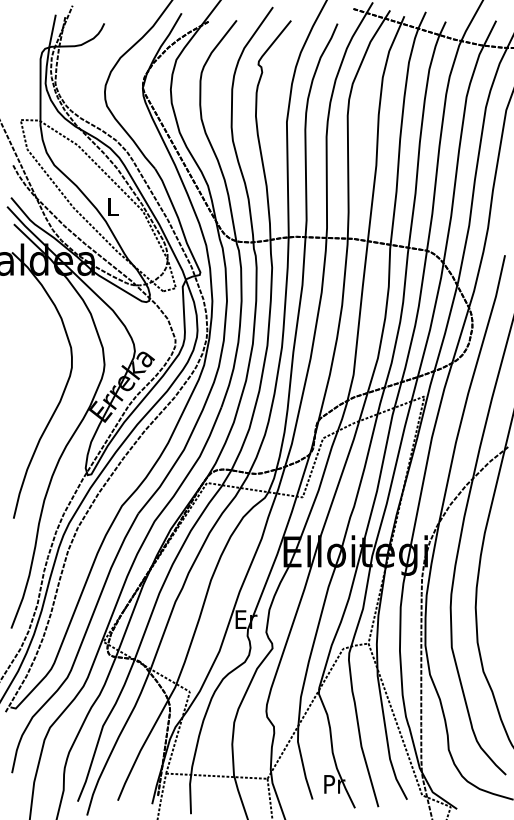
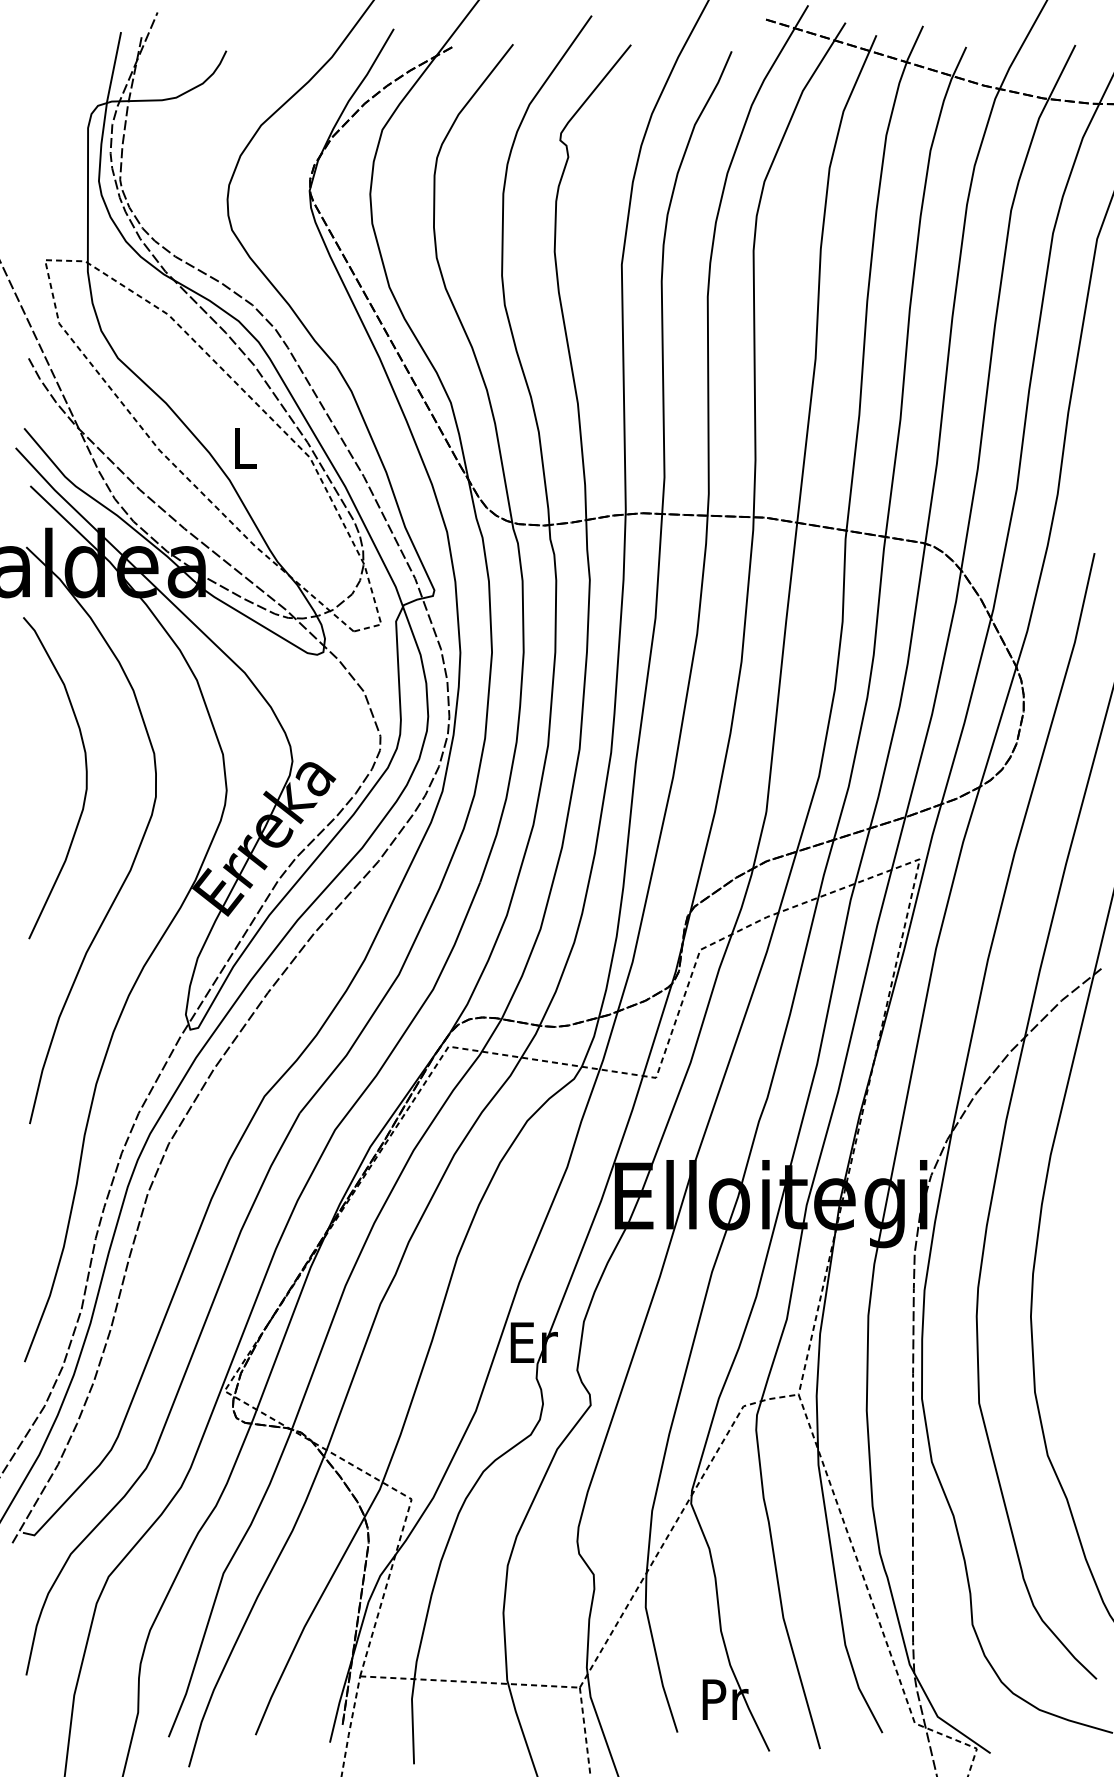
curve: (38, 353) -> (83, 766), added

